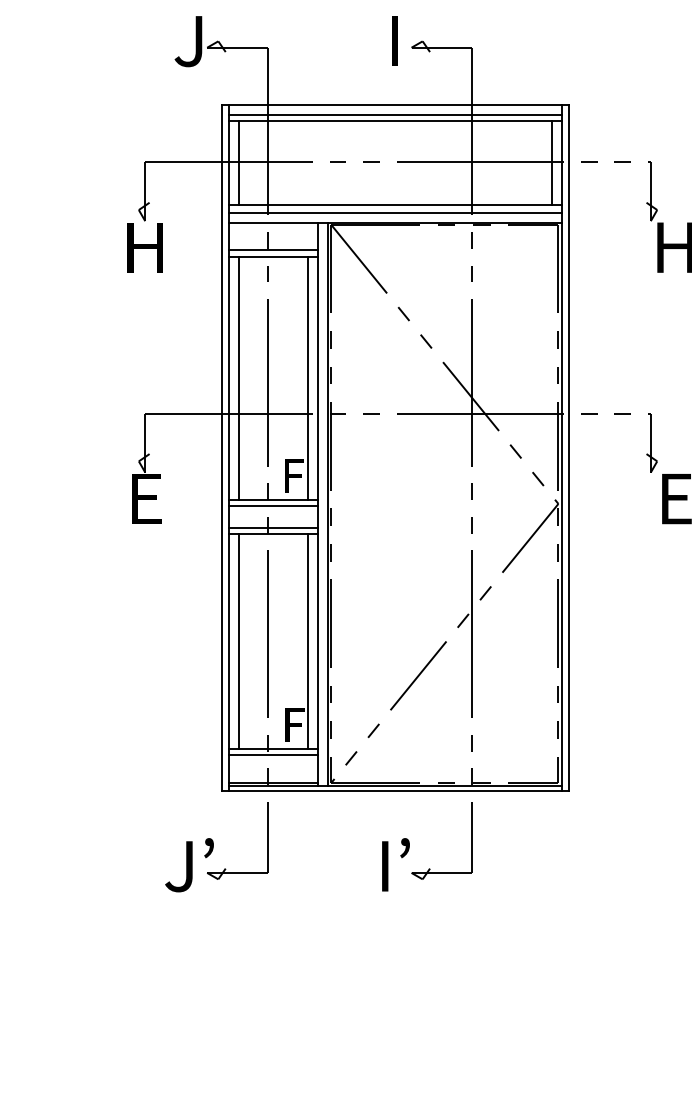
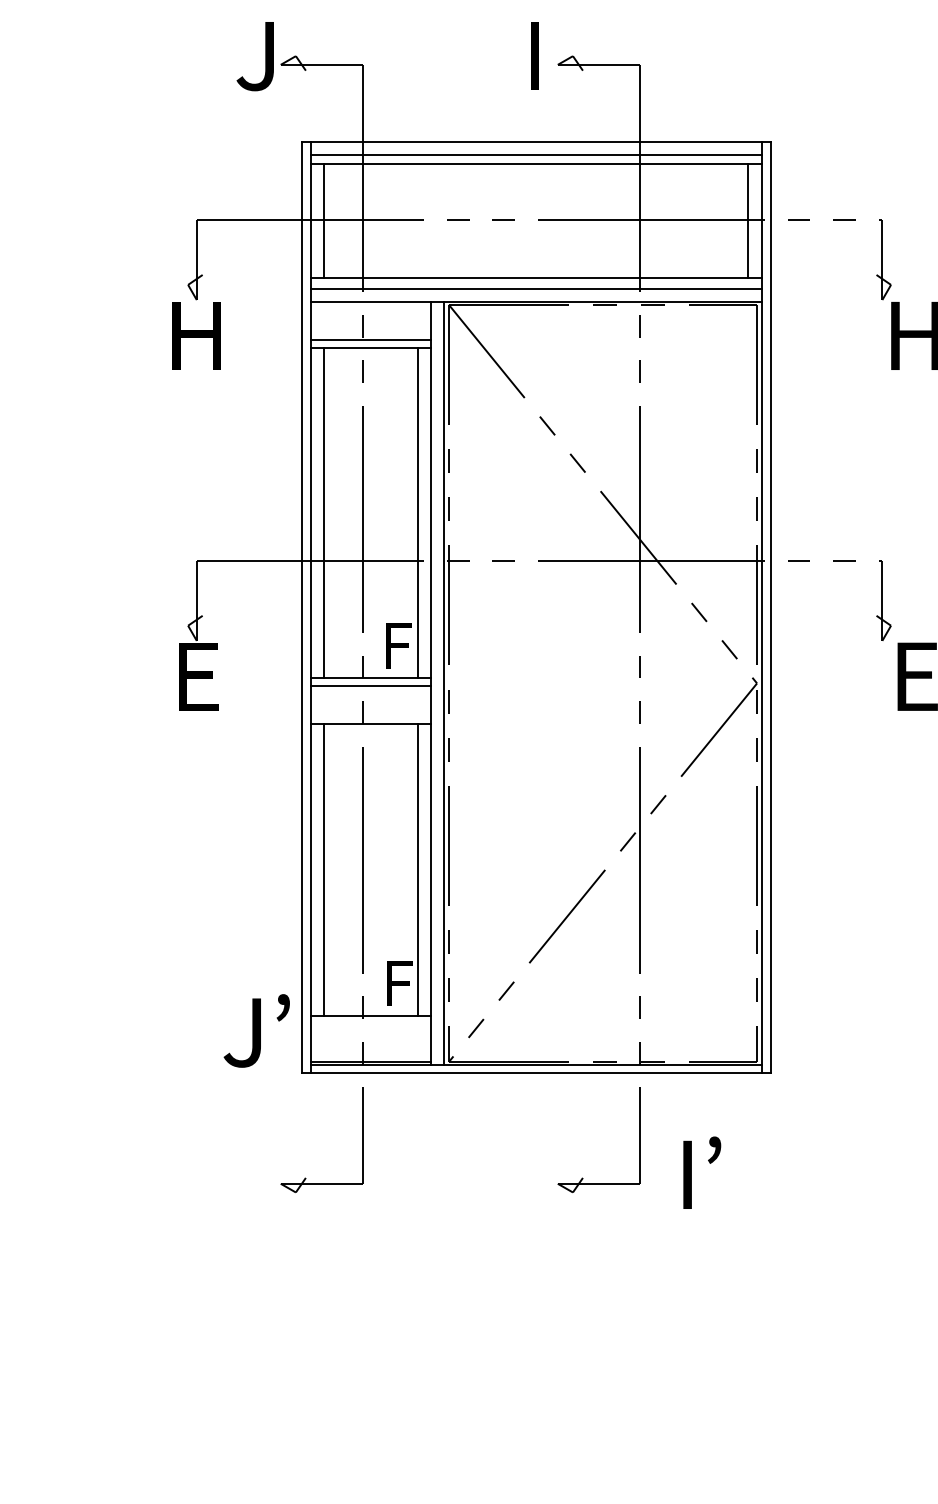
line: (273, 527) -> (370, 715), removed
line: (273, 755) -> (370, 1024), removed
text: (395, 864) -> (701, 1172), moved
text: (189, 865) -> (256, 1031), moved

